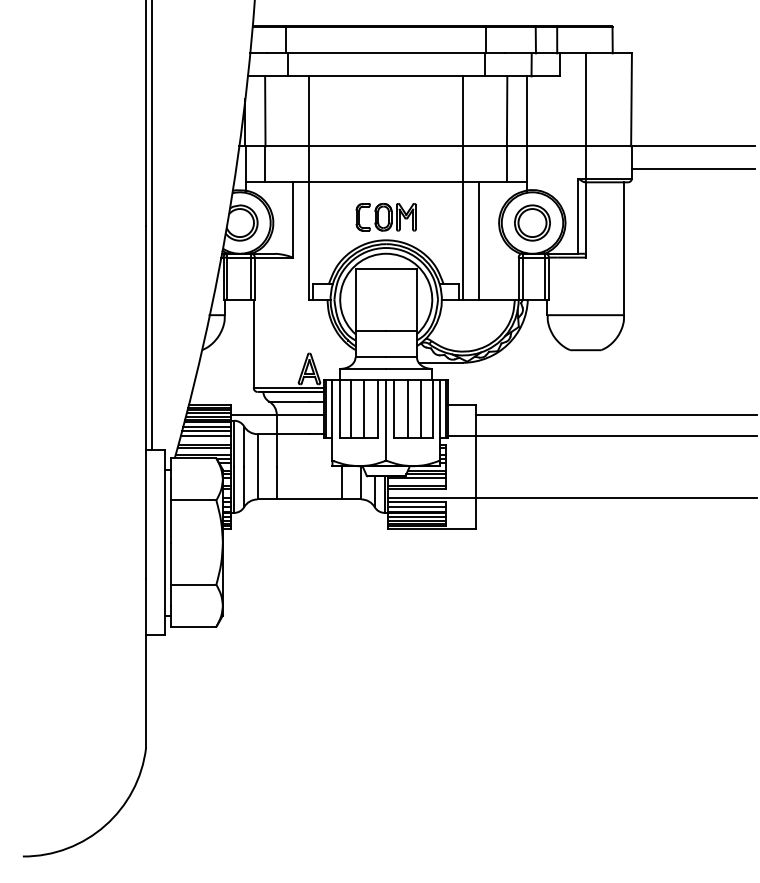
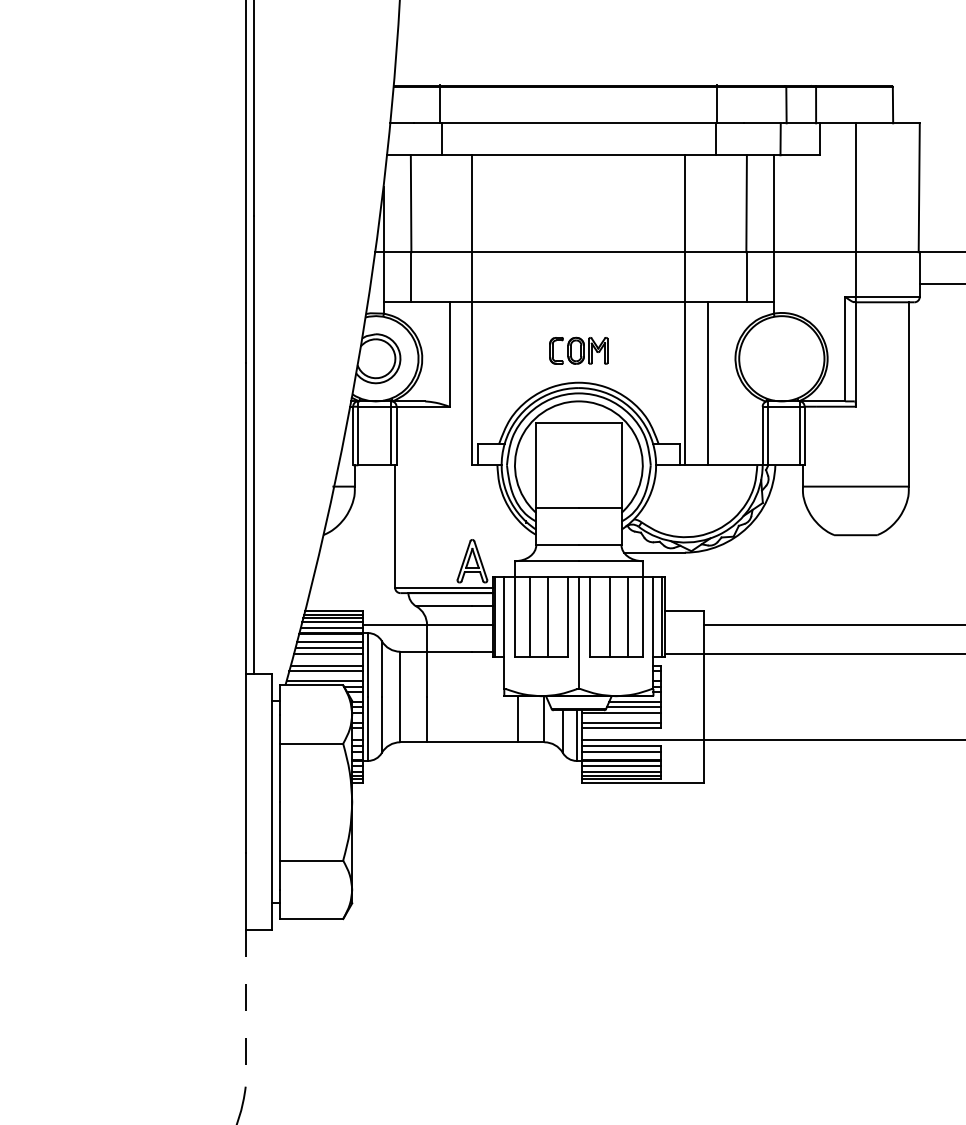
part: (385, 217) -> (577, 351), size x0.7
part: (532, 222) -> (781, 358), removed
line: (146, 691) -> (246, 1008), solid -> dashed

